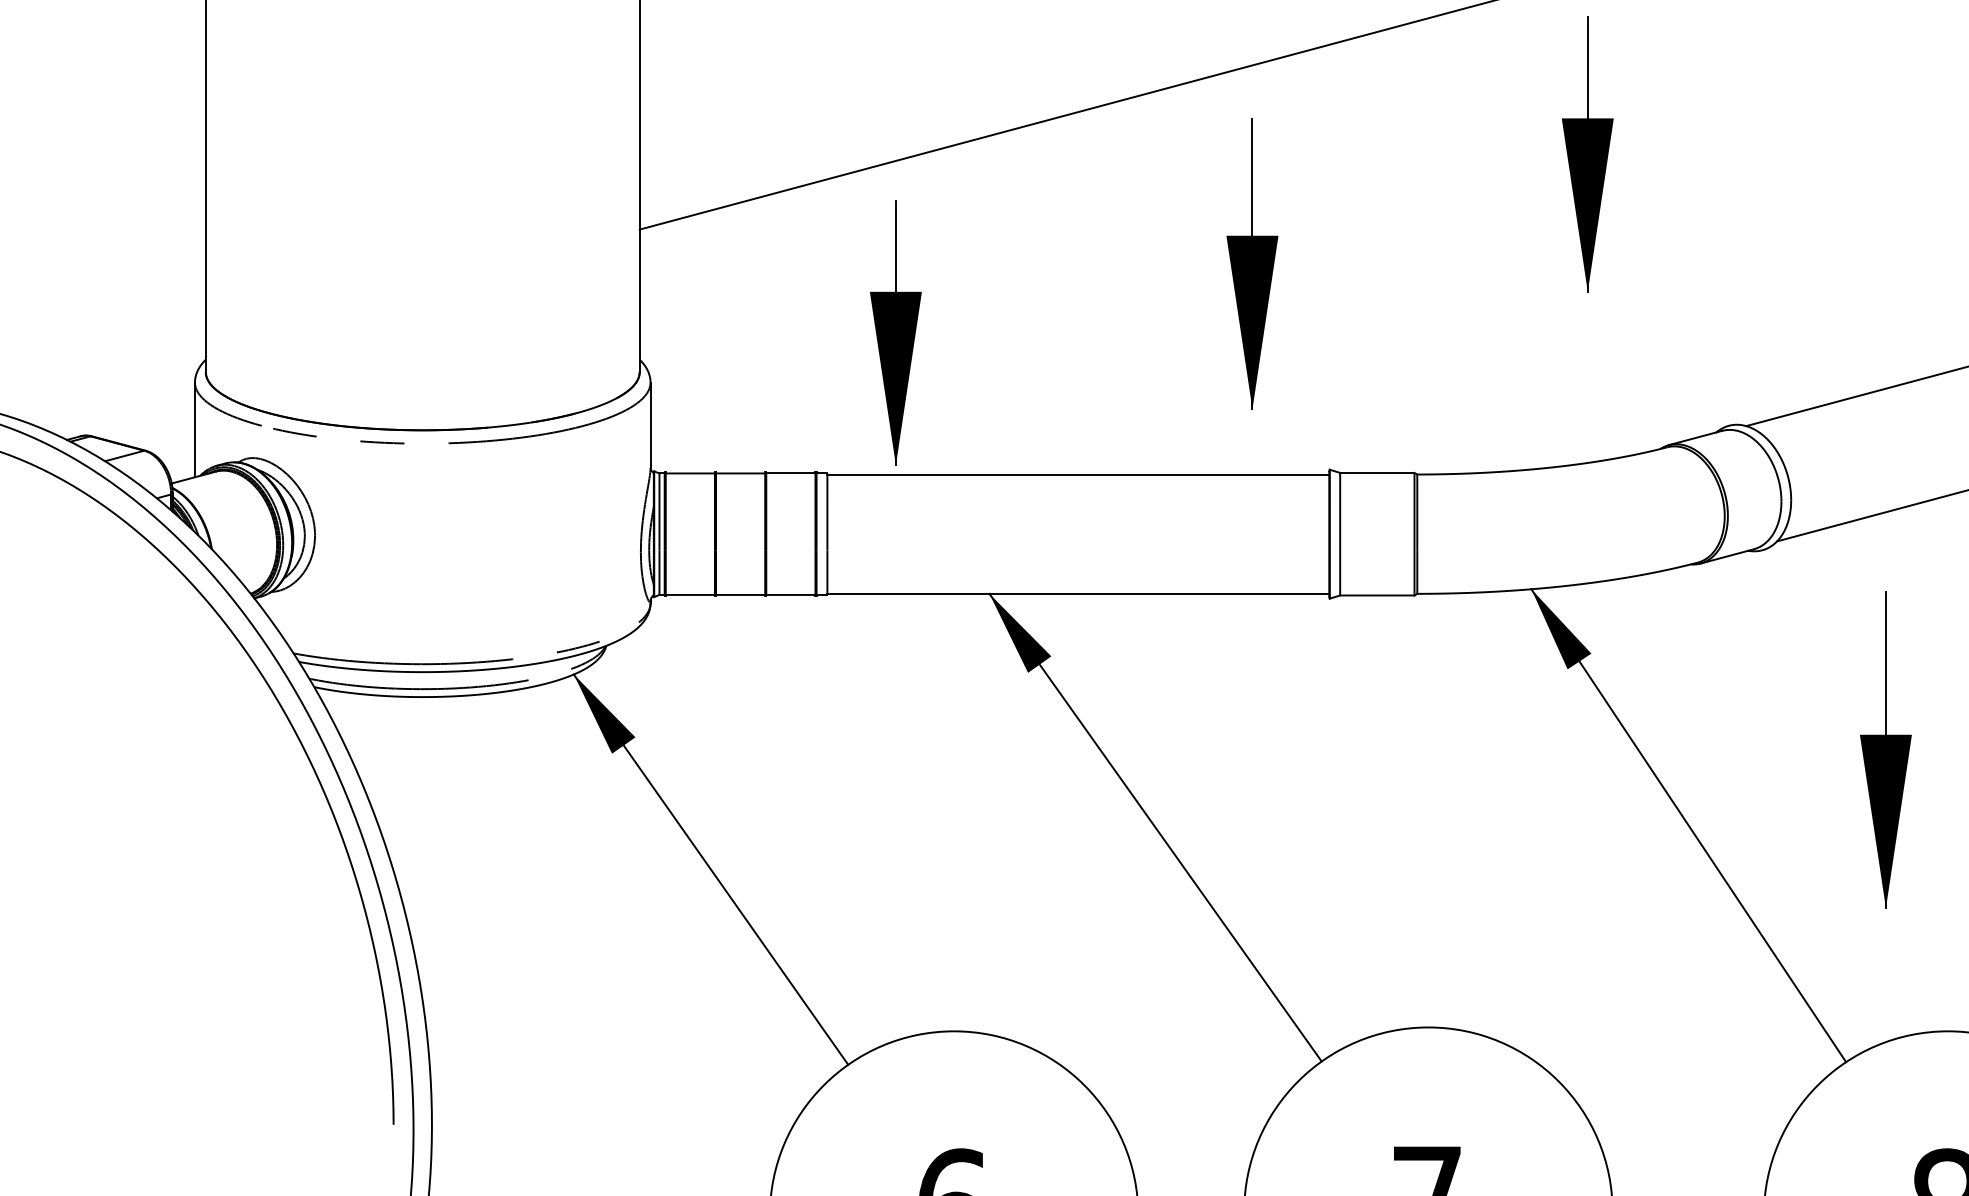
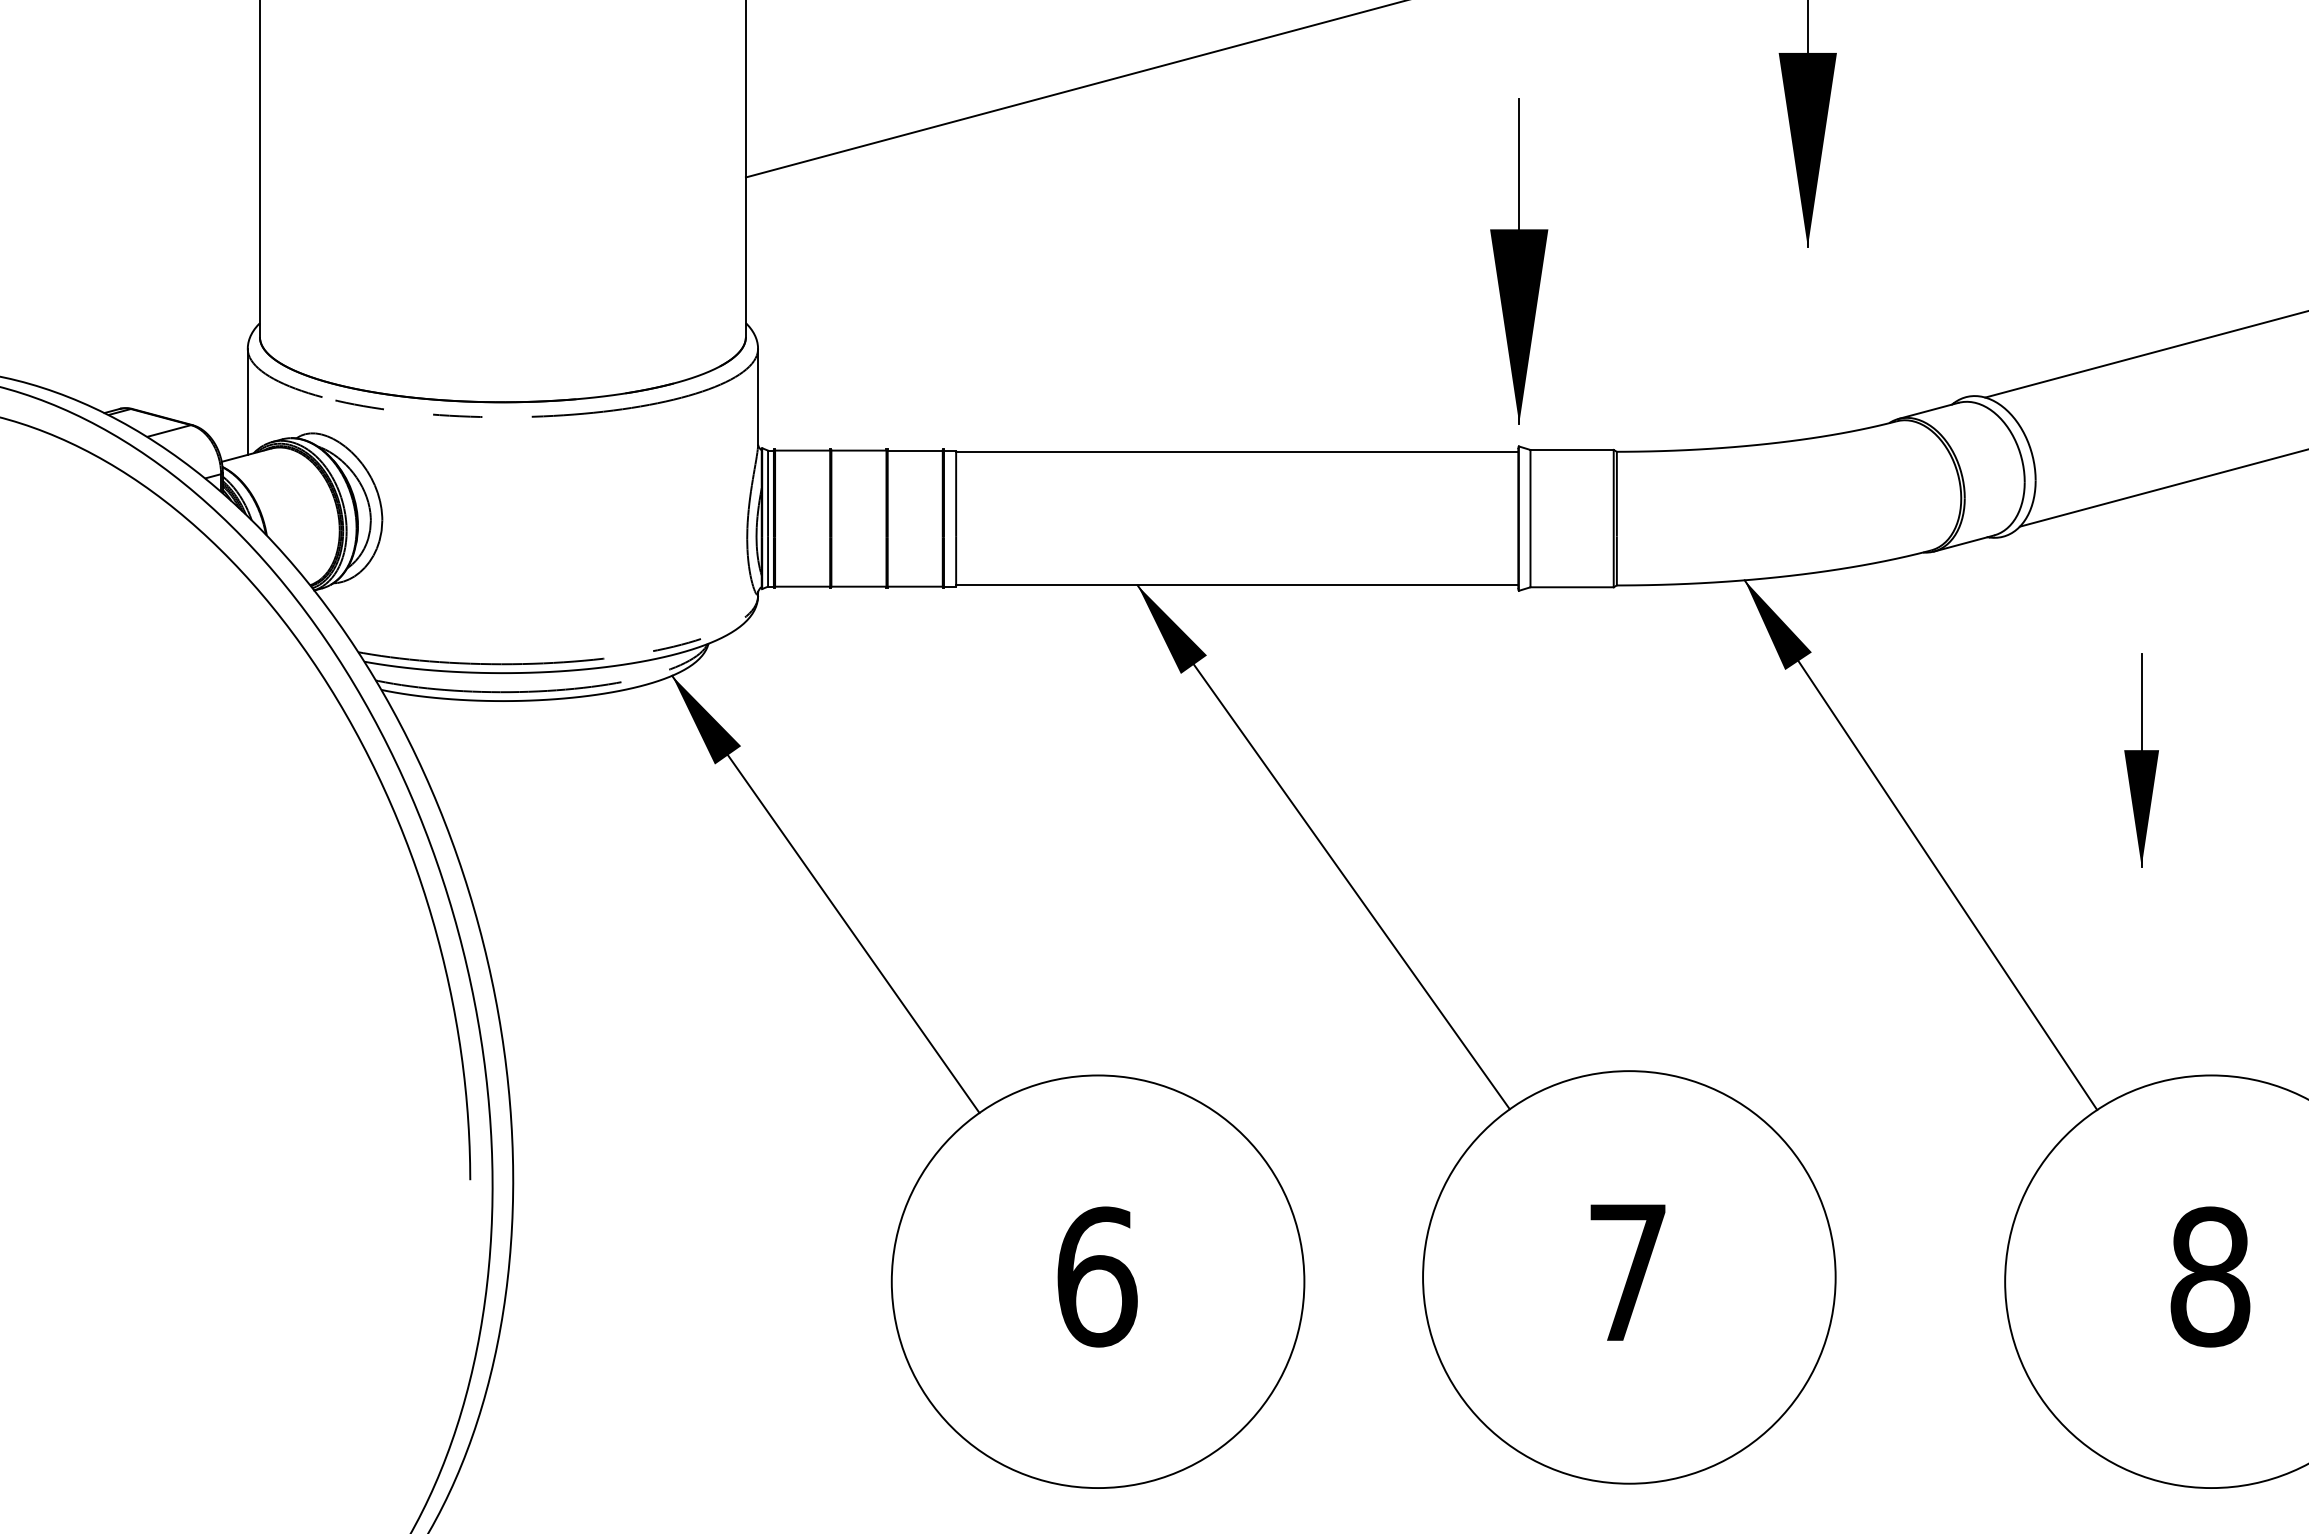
part: (1252, 264) -> (1519, 261), moved
part: (895, 333) -> (1032, 293), removed
part: (1885, 750) -> (2141, 760), size x0.6

